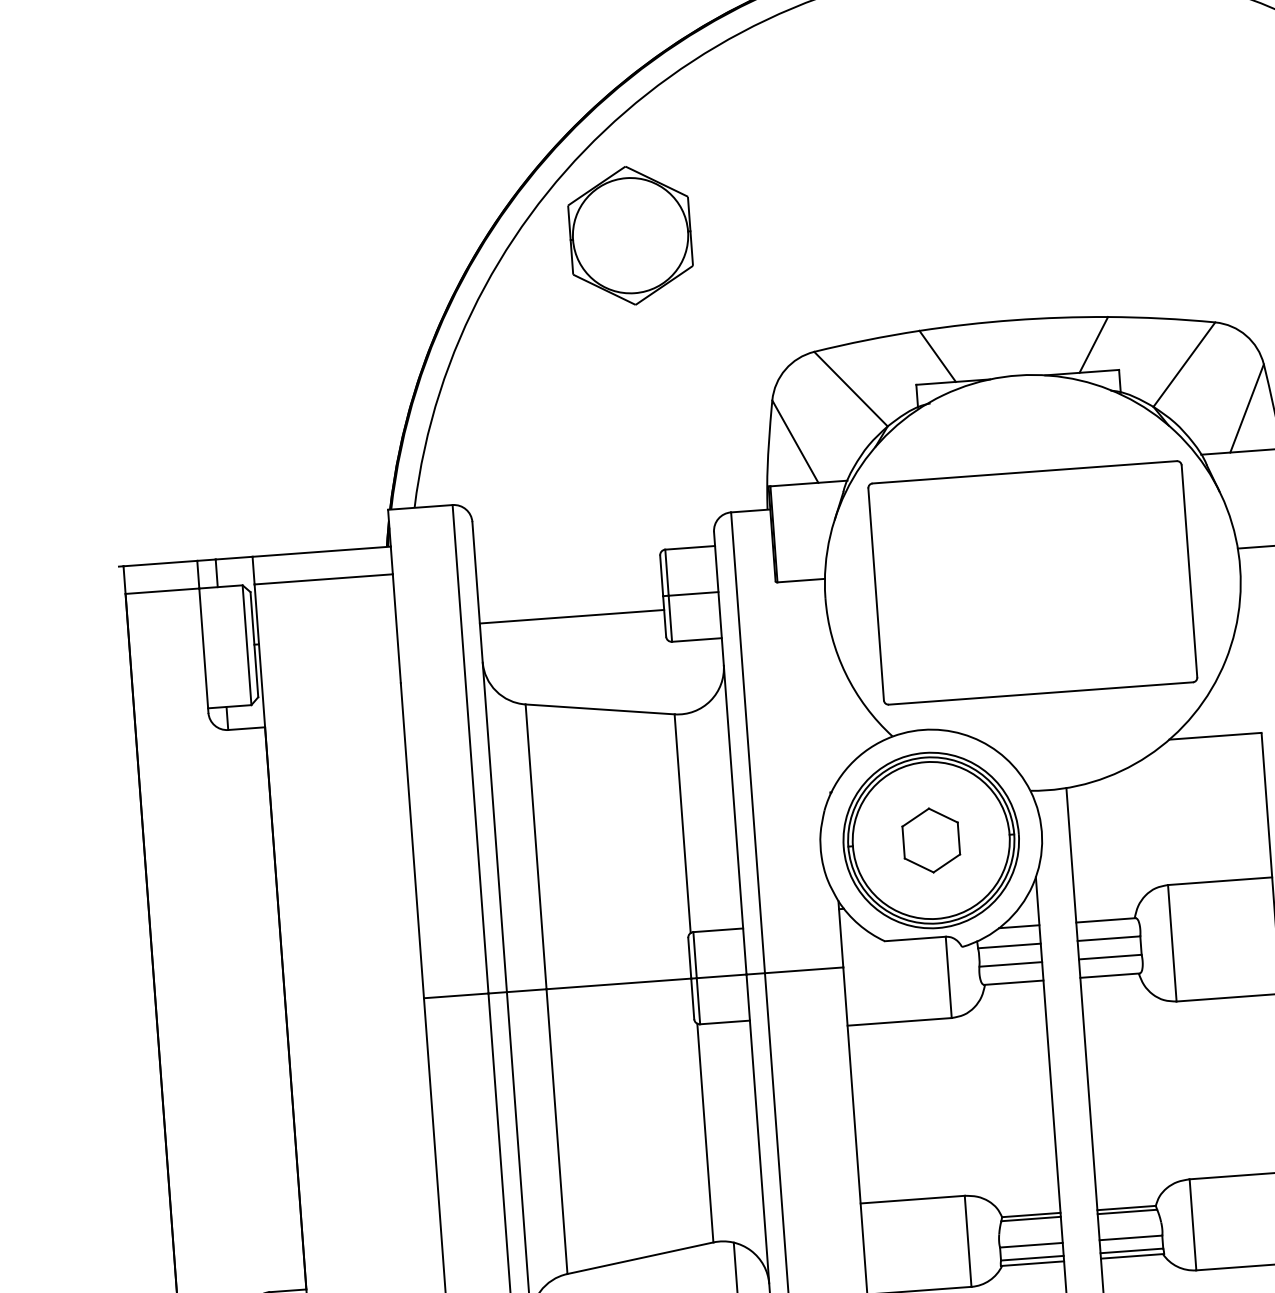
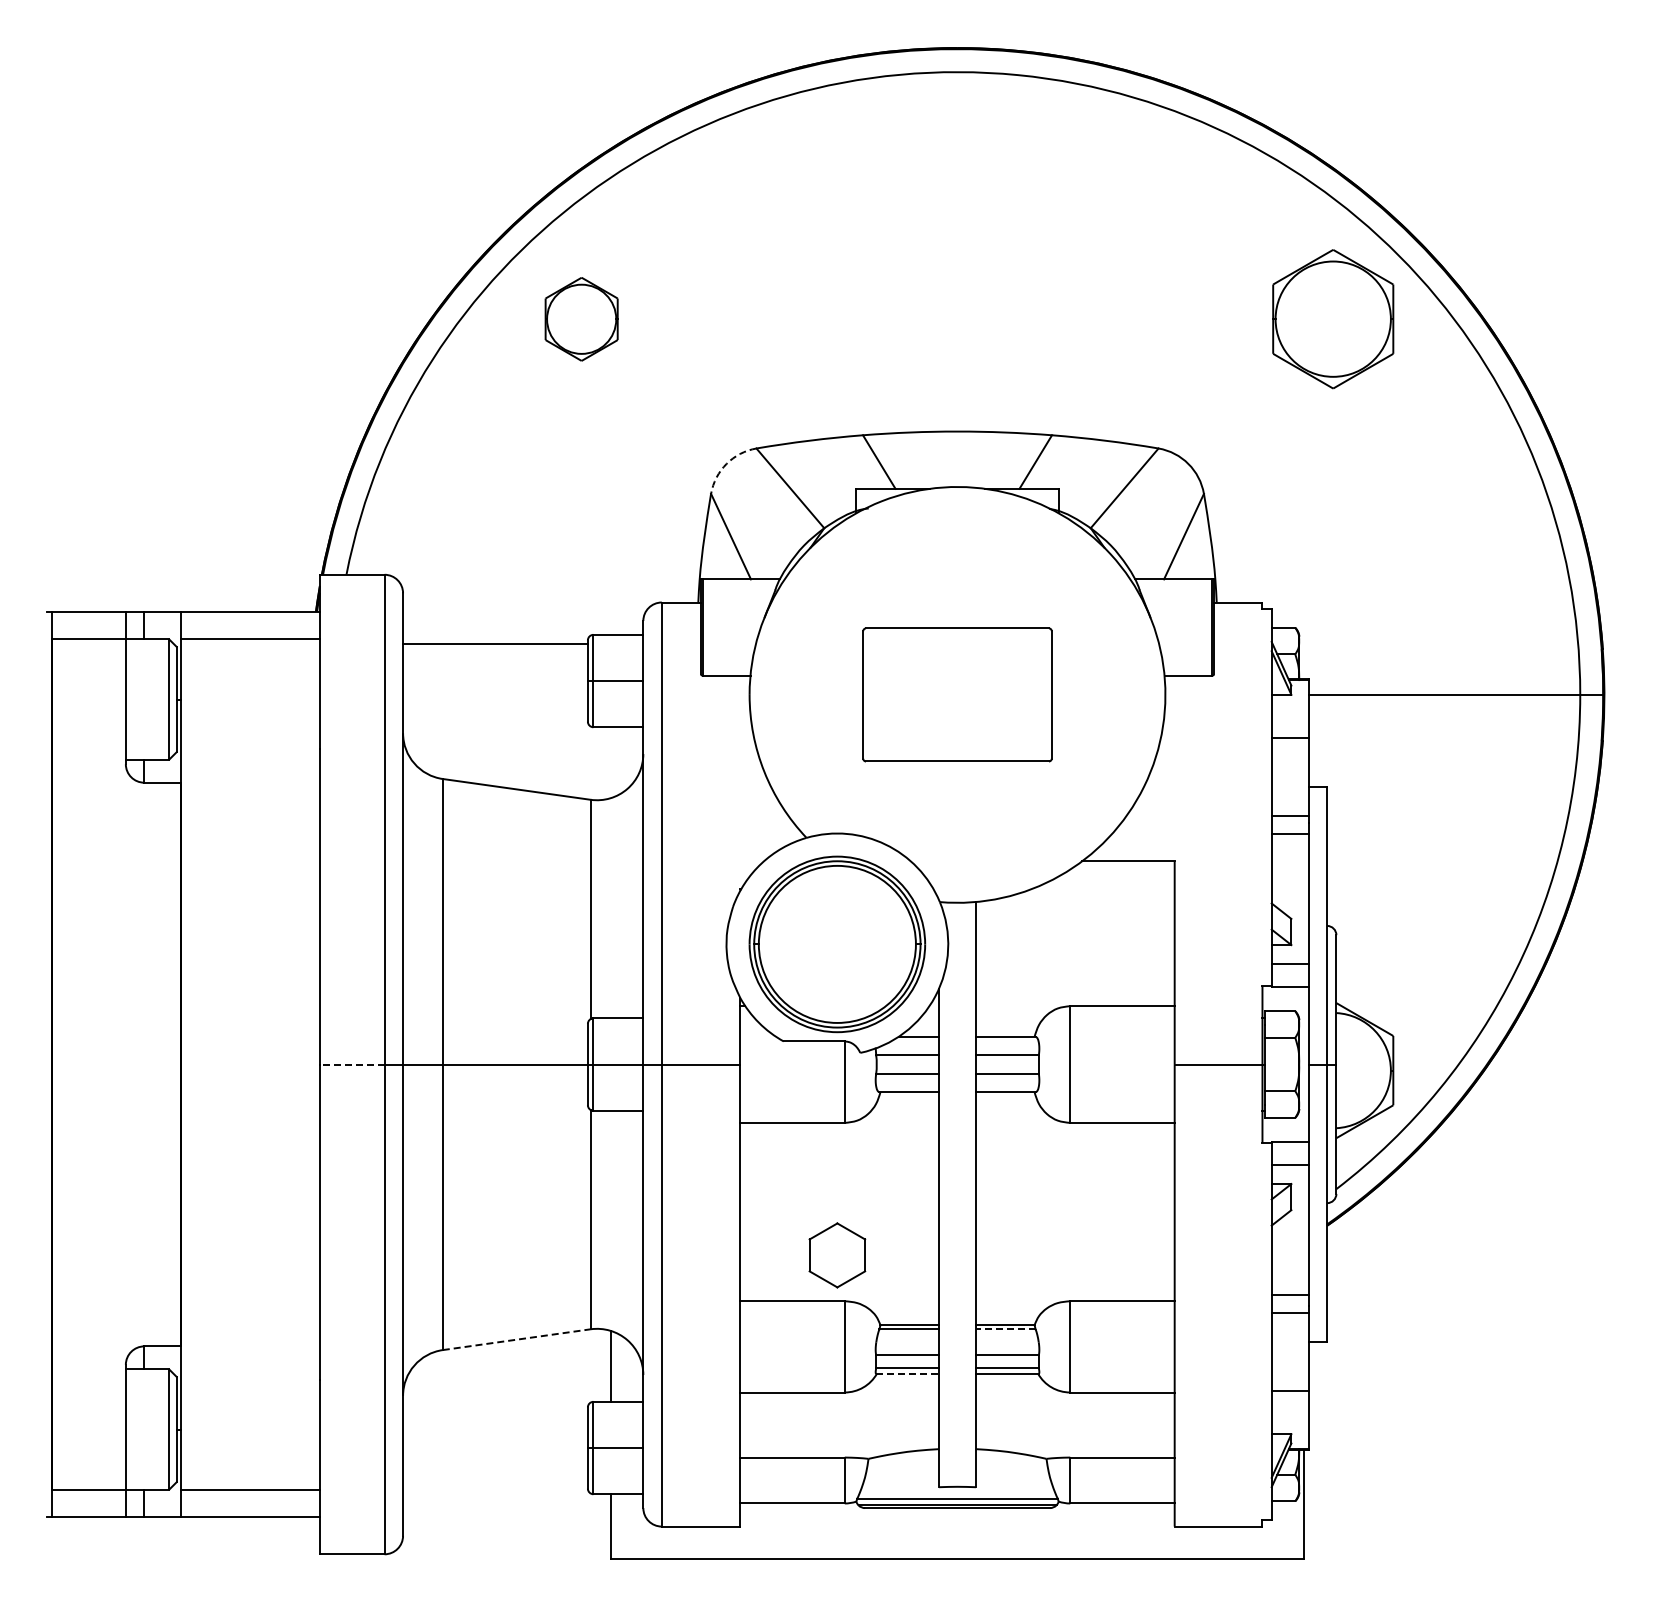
part: (630, 236) -> (581, 319), size x0.6
arc: (785, 369) -> (726, 463), solid -> dashed
part: (1032, 582) -> (957, 694), size x0.6
line: (572, 616) -> (495, 643), moved
part: (931, 840) -> (837, 1255), moved
line: (455, 995) -> (351, 1064), solid -> dashed
line: (1127, 1212) -> (1005, 1329), solid -> dashed
line: (640, 1258) -> (516, 1339), solid -> dashed
line: (1032, 1263) -> (907, 1373), solid -> dashed

